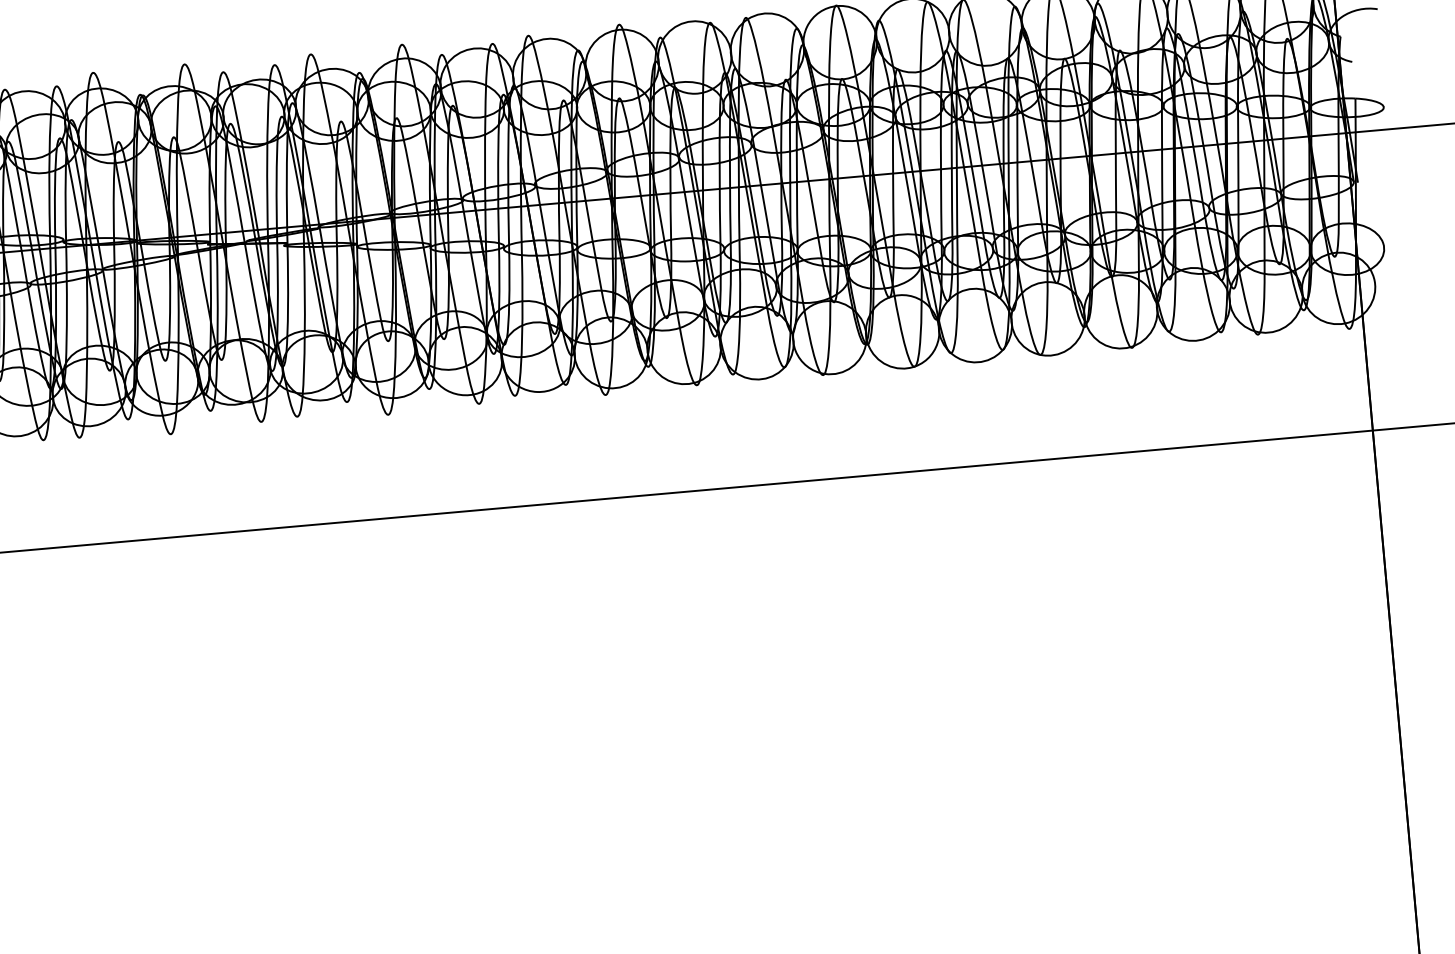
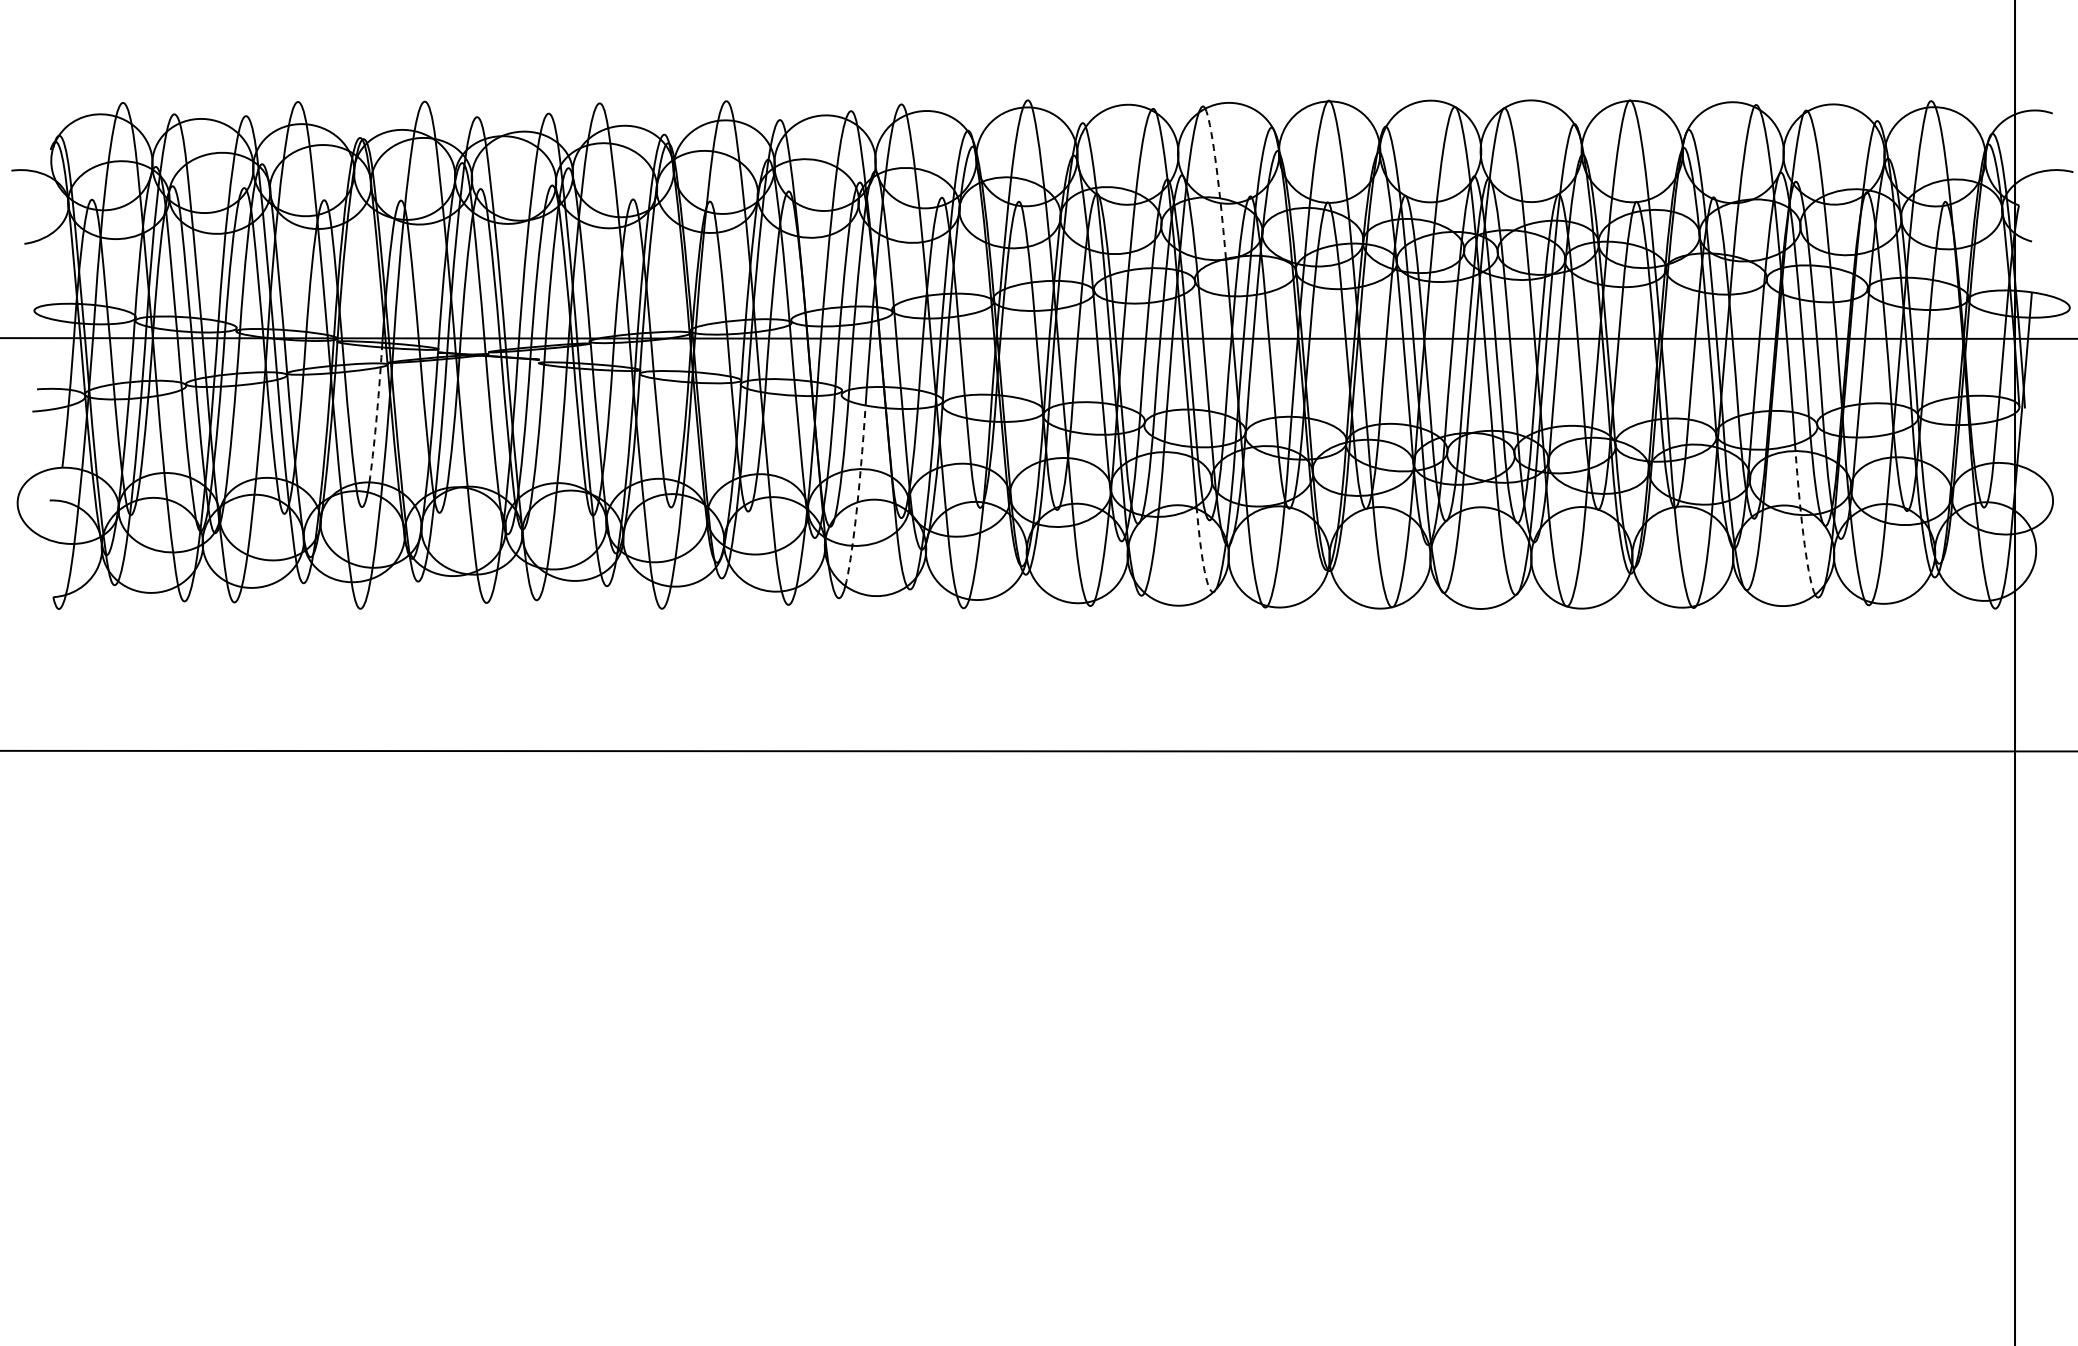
arc: (761, 70) -> (1218, 180), solid -> dashed
arc: (1204, 279) -> (1802, 523), solid -> dashed
arc: (170, 294) -> (376, 416), solid -> dashed
arc: (522, 323) -> (857, 499), solid -> dashed
arc: (774, 342) -> (1202, 556), solid -> dashed

